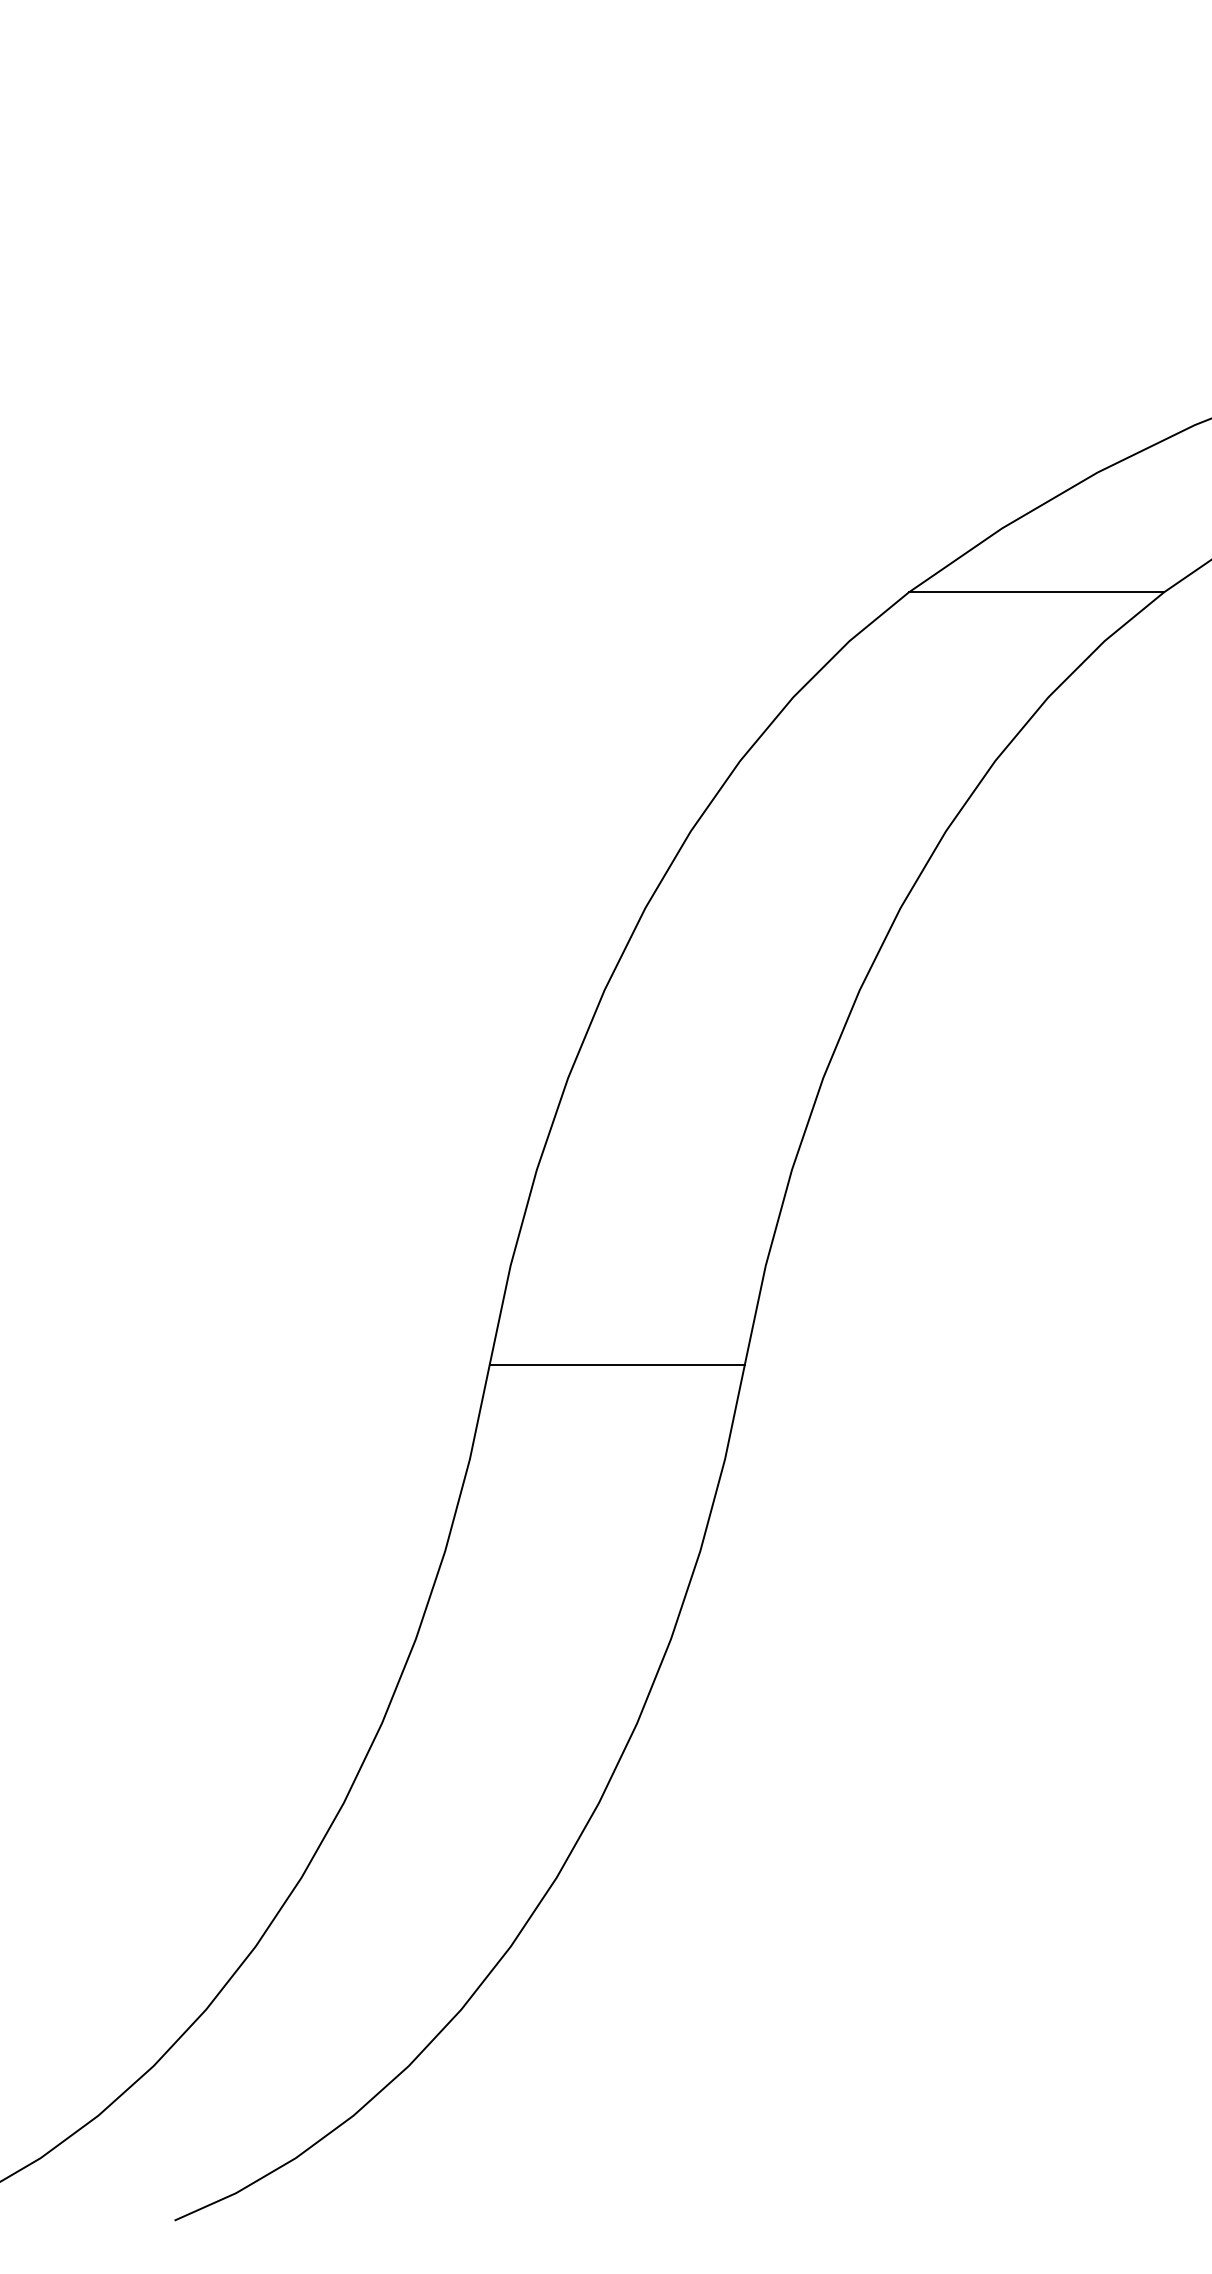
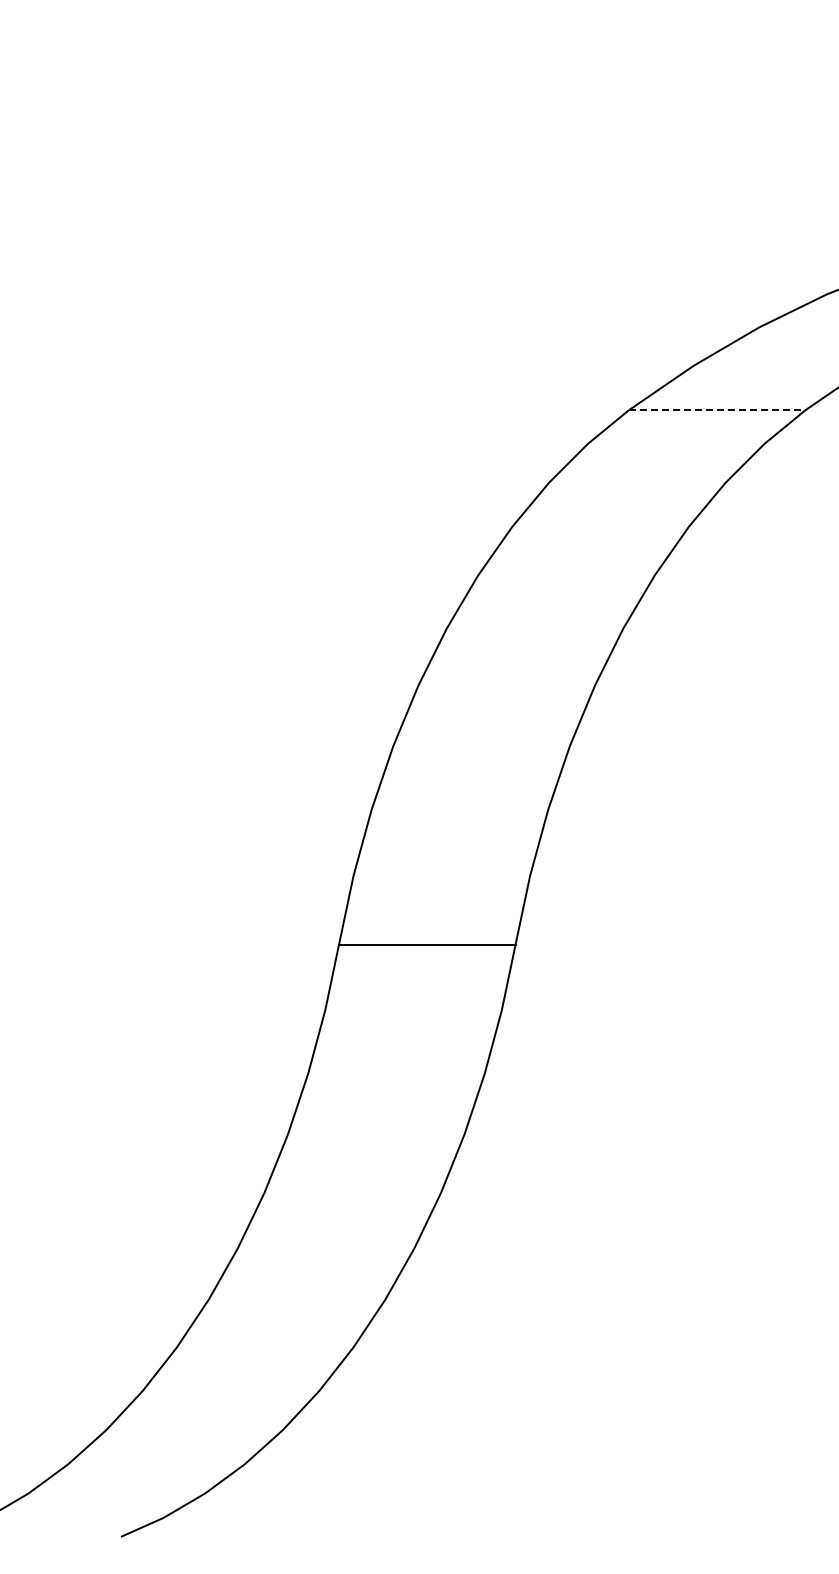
line: (1036, 592) -> (717, 410), solid -> dashed

